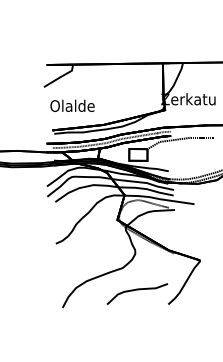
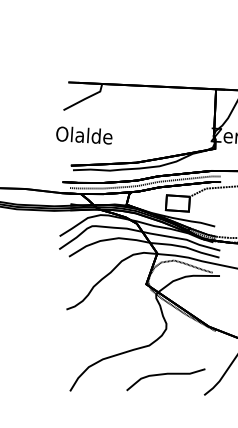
text: (72, 105) -> (84, 134), moved

